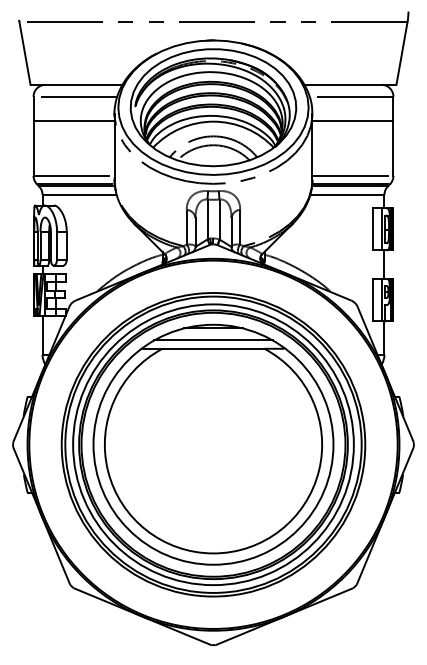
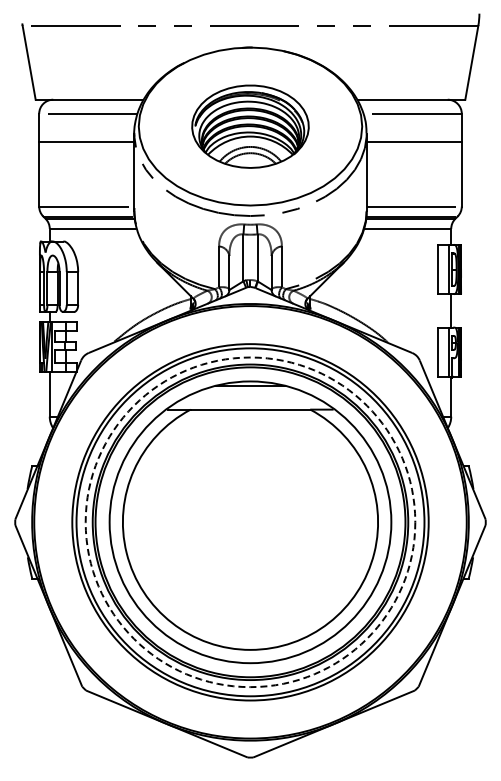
part: (213, 107) -> (250, 126), size x0.6
line: (213, 340) -> (250, 399), removed
circle: (213, 444) -> (250, 522), solid -> dashed

